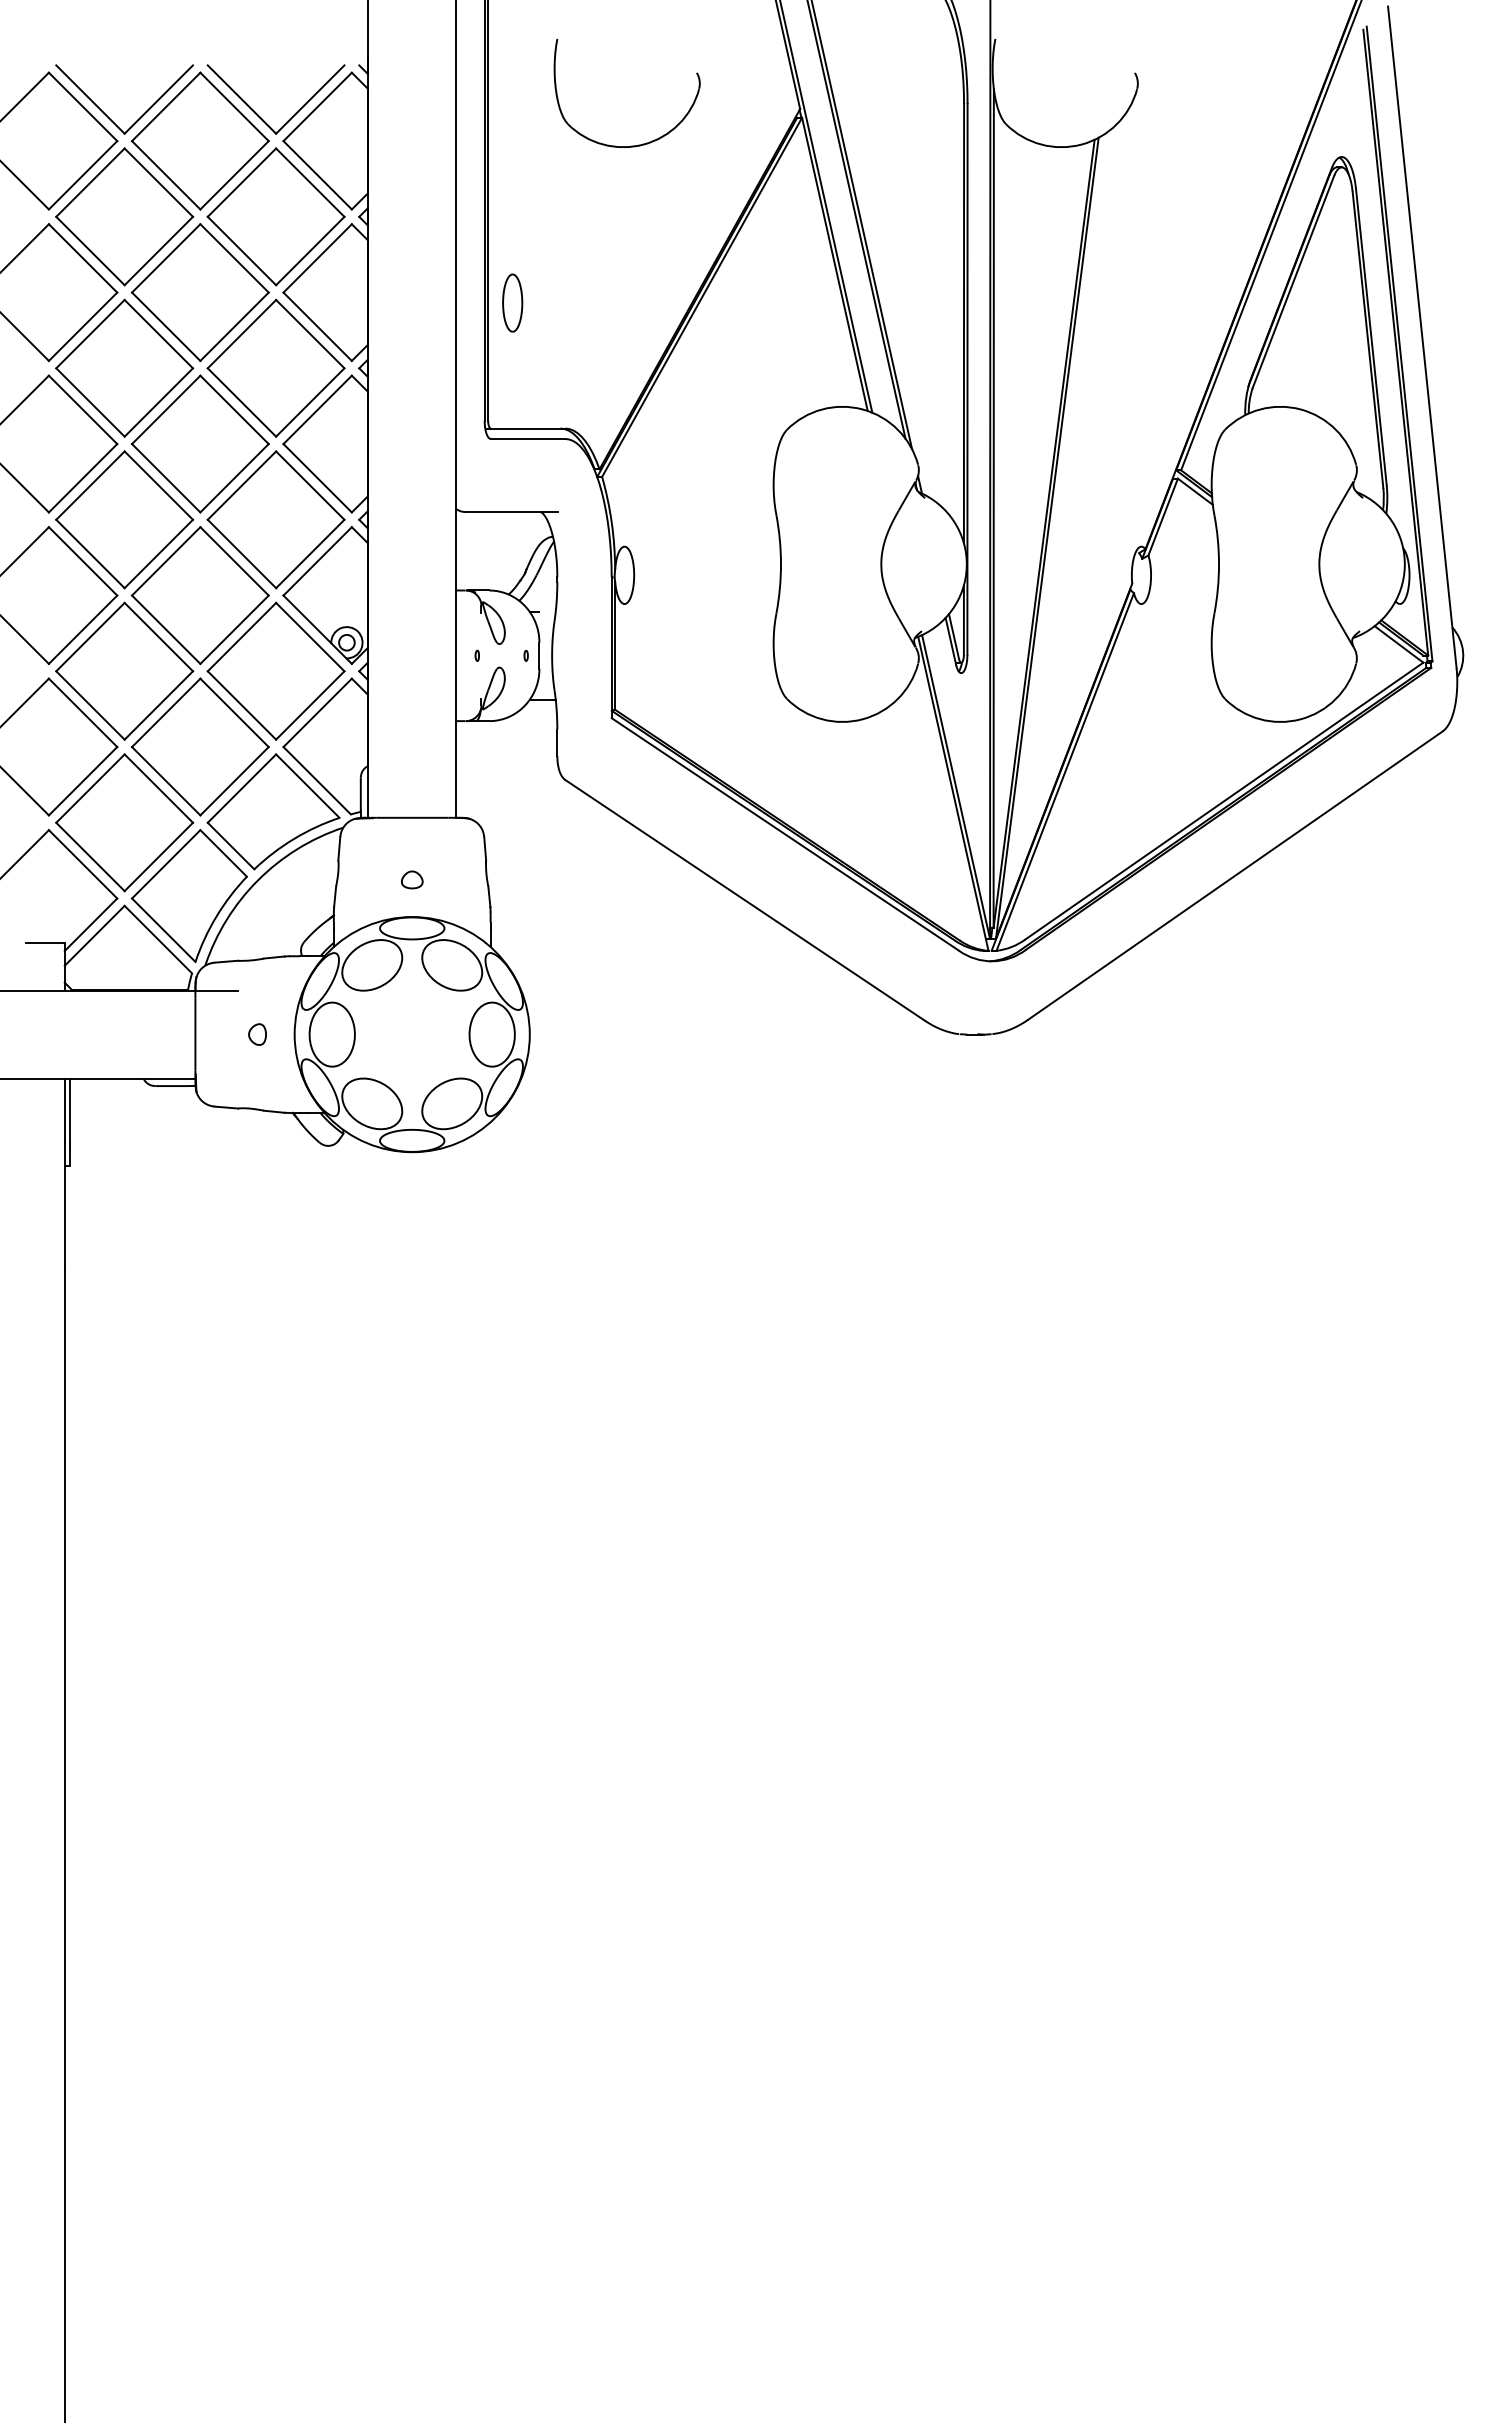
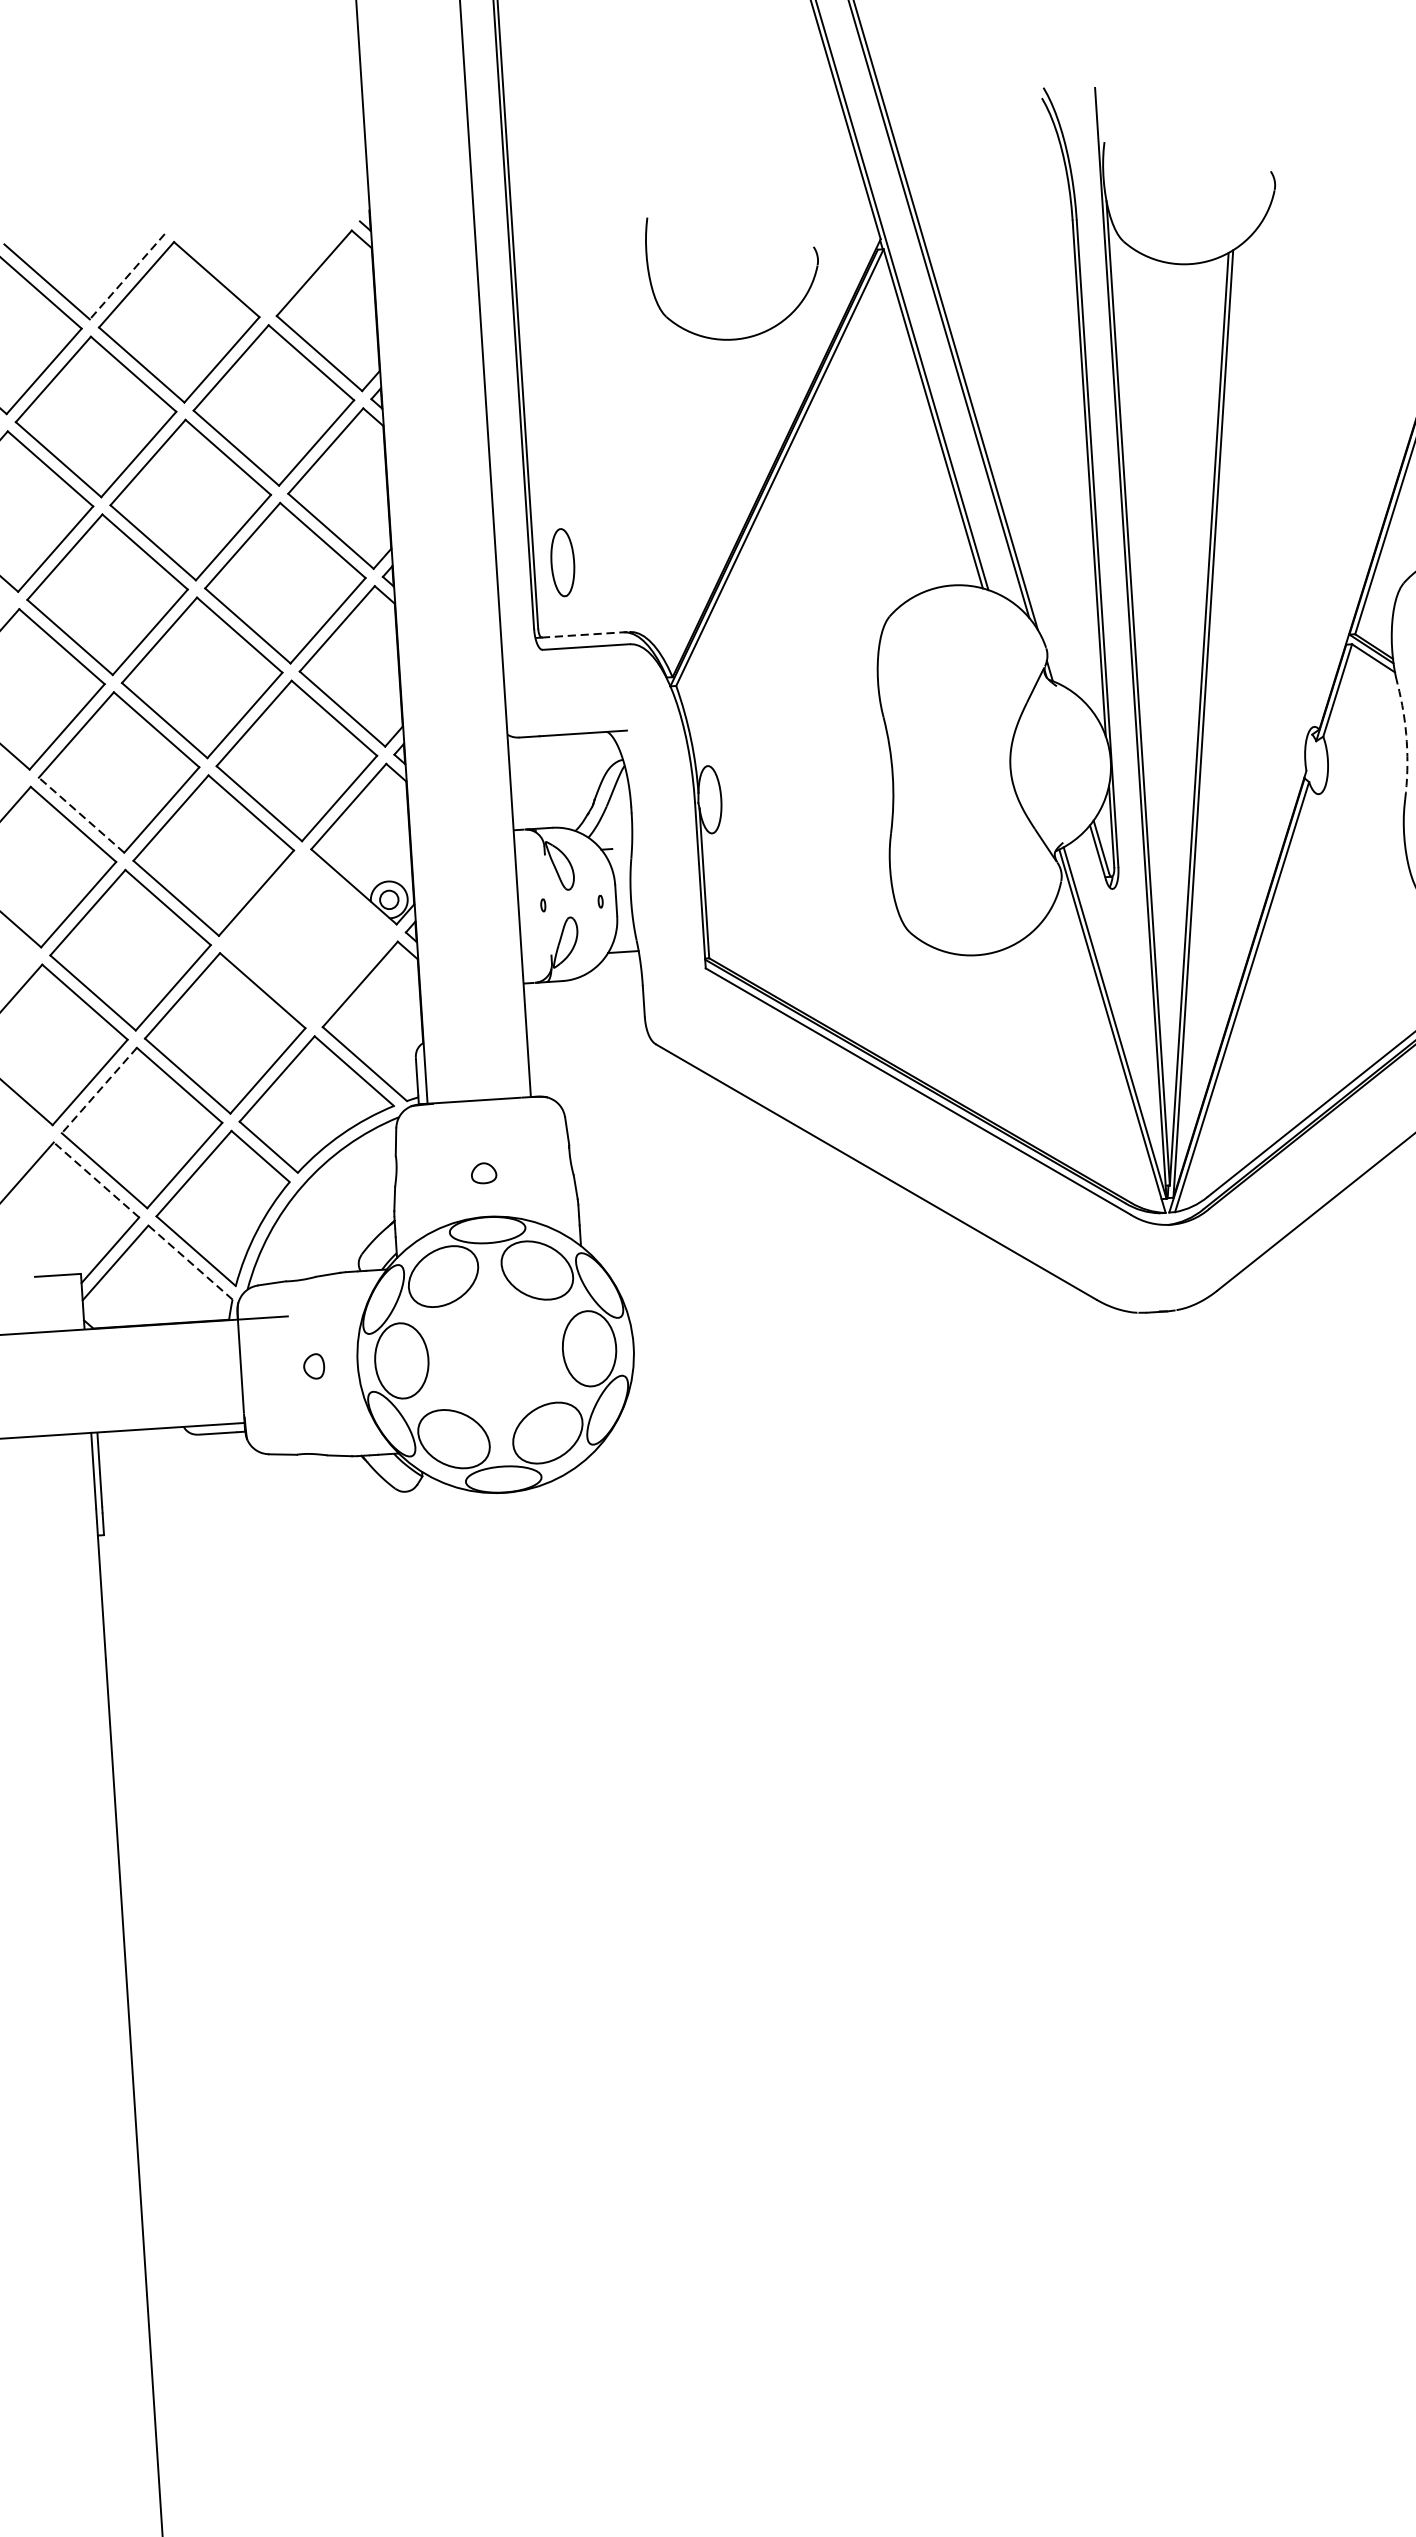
line: (158, 99) -> (126, 276), solid -> dashed
part: (259, 115) -> (246, 287), removed
part: (630, 145) -> (741, 337), moved
part: (512, 302) -> (562, 561), moved
line: (528, 428) -> (586, 634), solid -> dashed
line: (90, 553) -> (81, 814), solid -> dashed
arc: (1219, 564) -> (1407, 741), solid -> dashed
part: (275, 670) -> (307, 937), removed
line: (90, 788) -> (99, 1090), solid -> dashed
line: (82, 863) -> (95, 1179), solid -> dashed
line: (158, 939) -> (190, 1262), solid -> dashed

